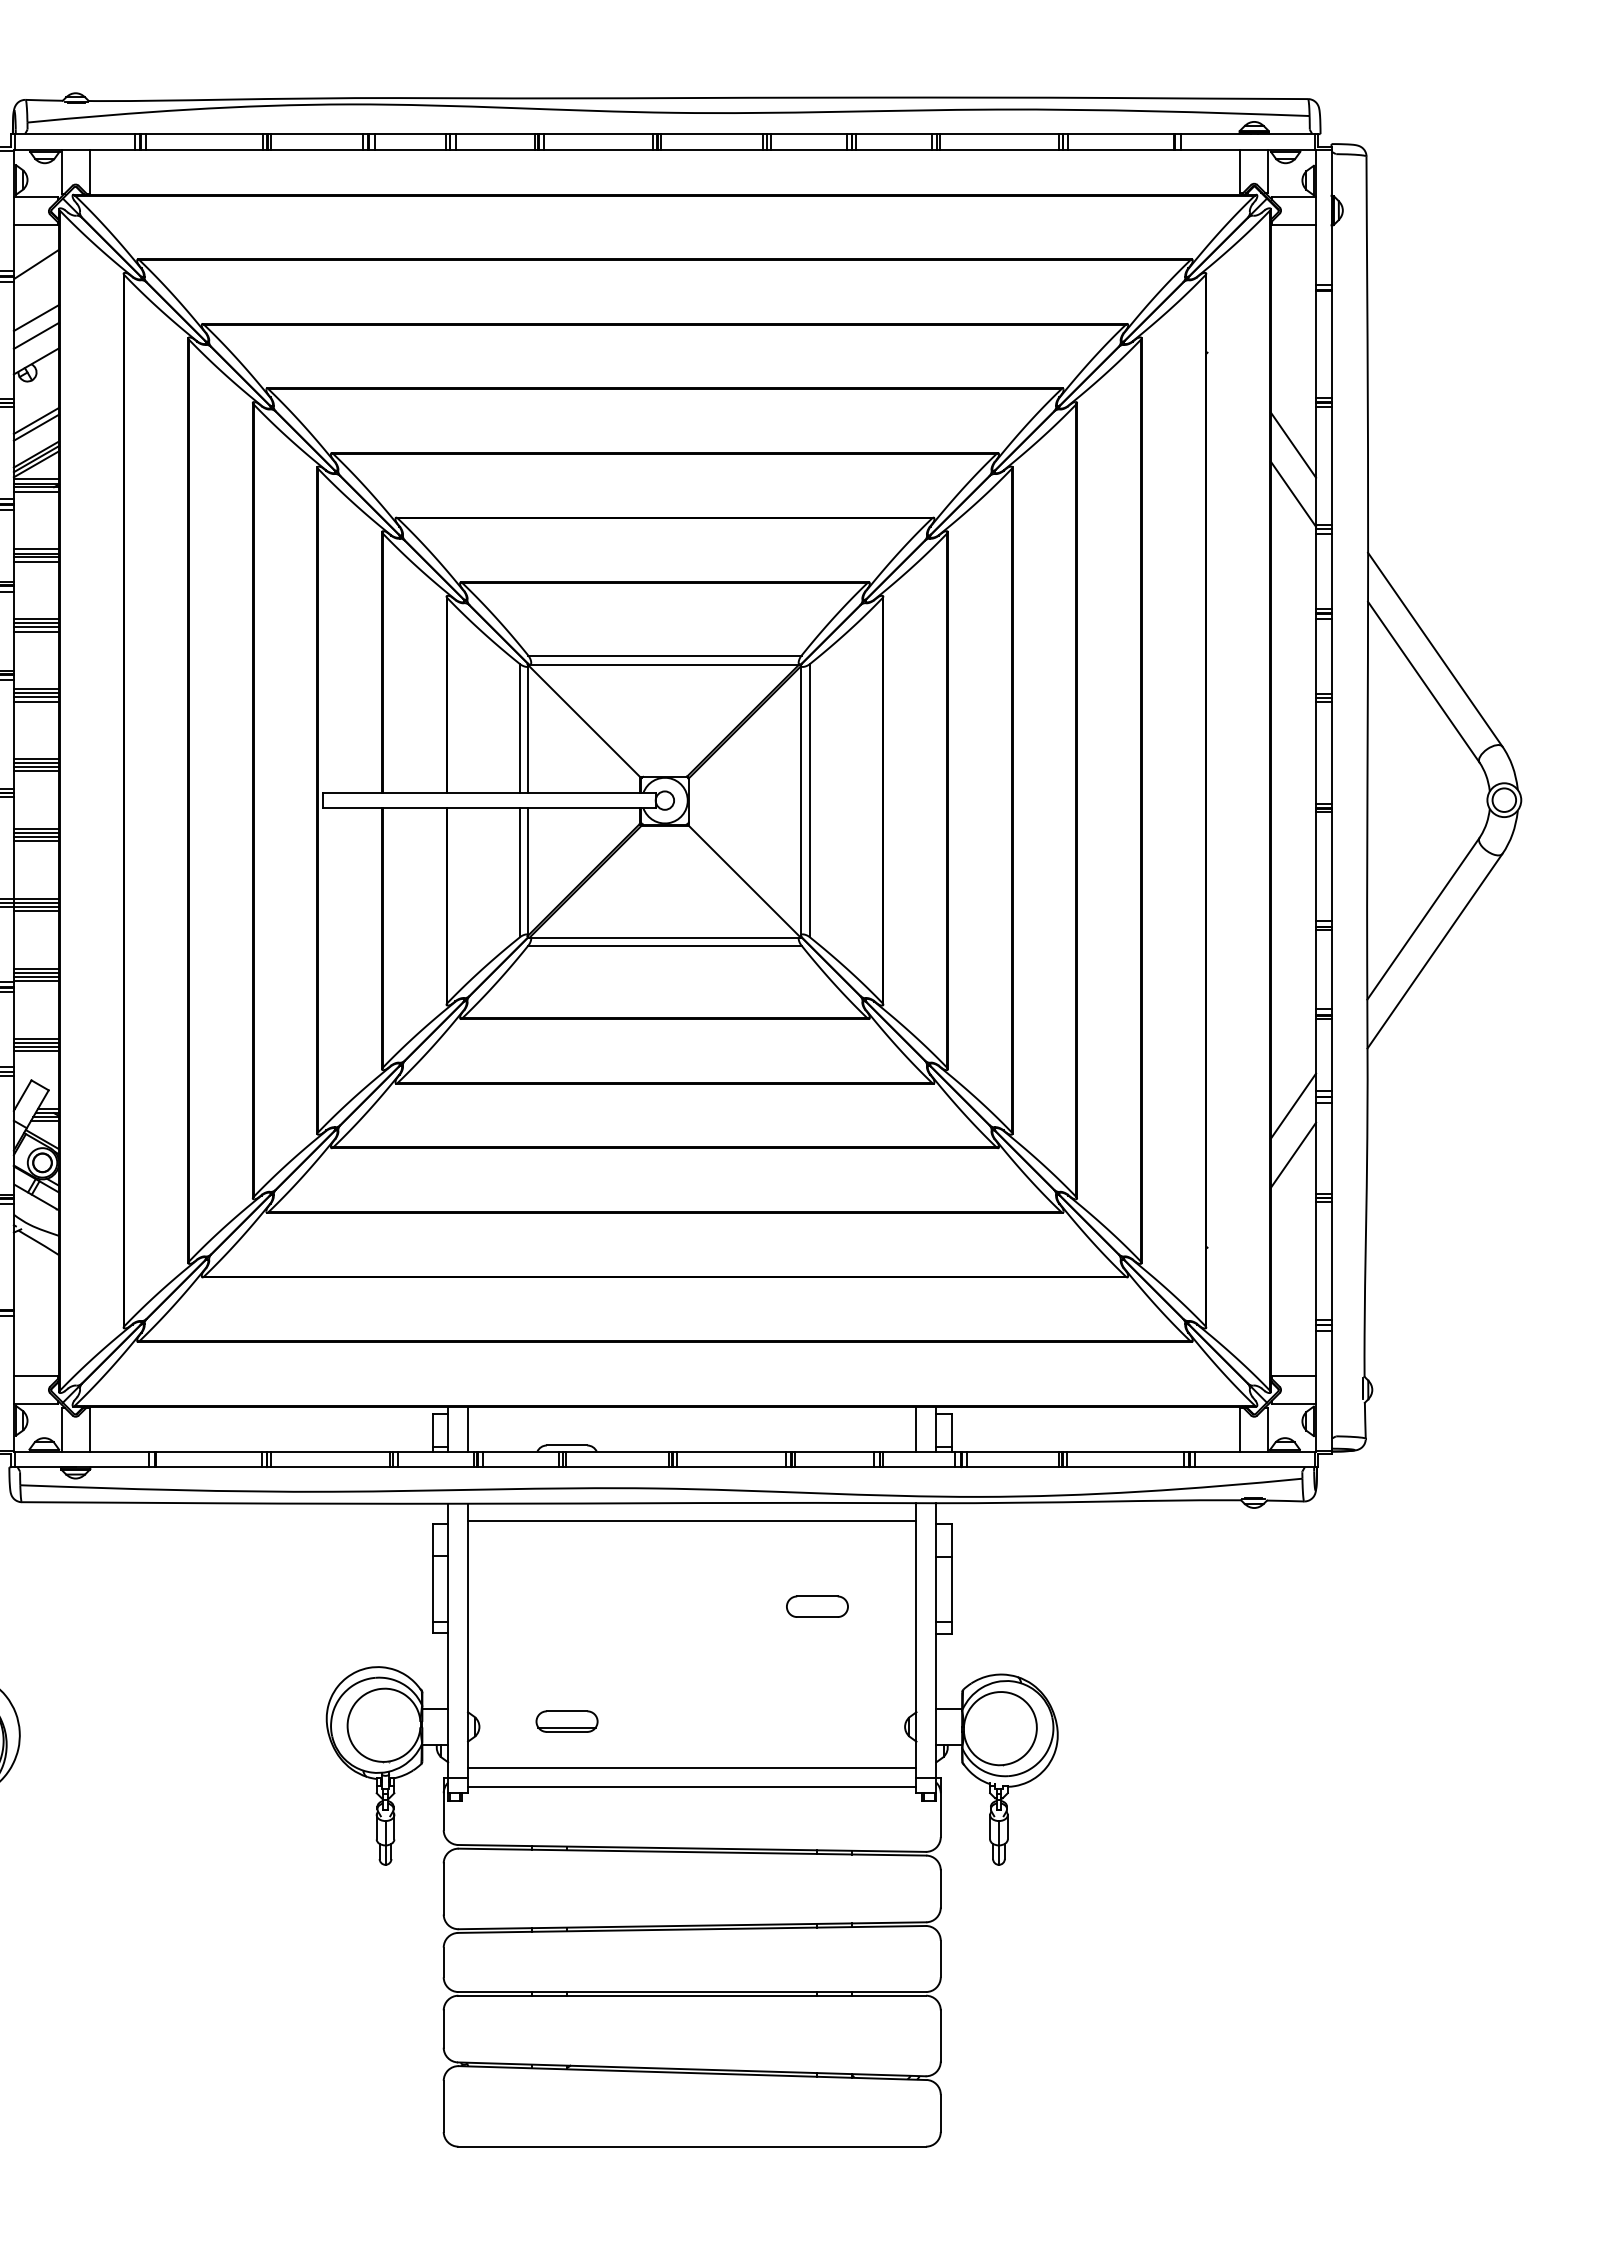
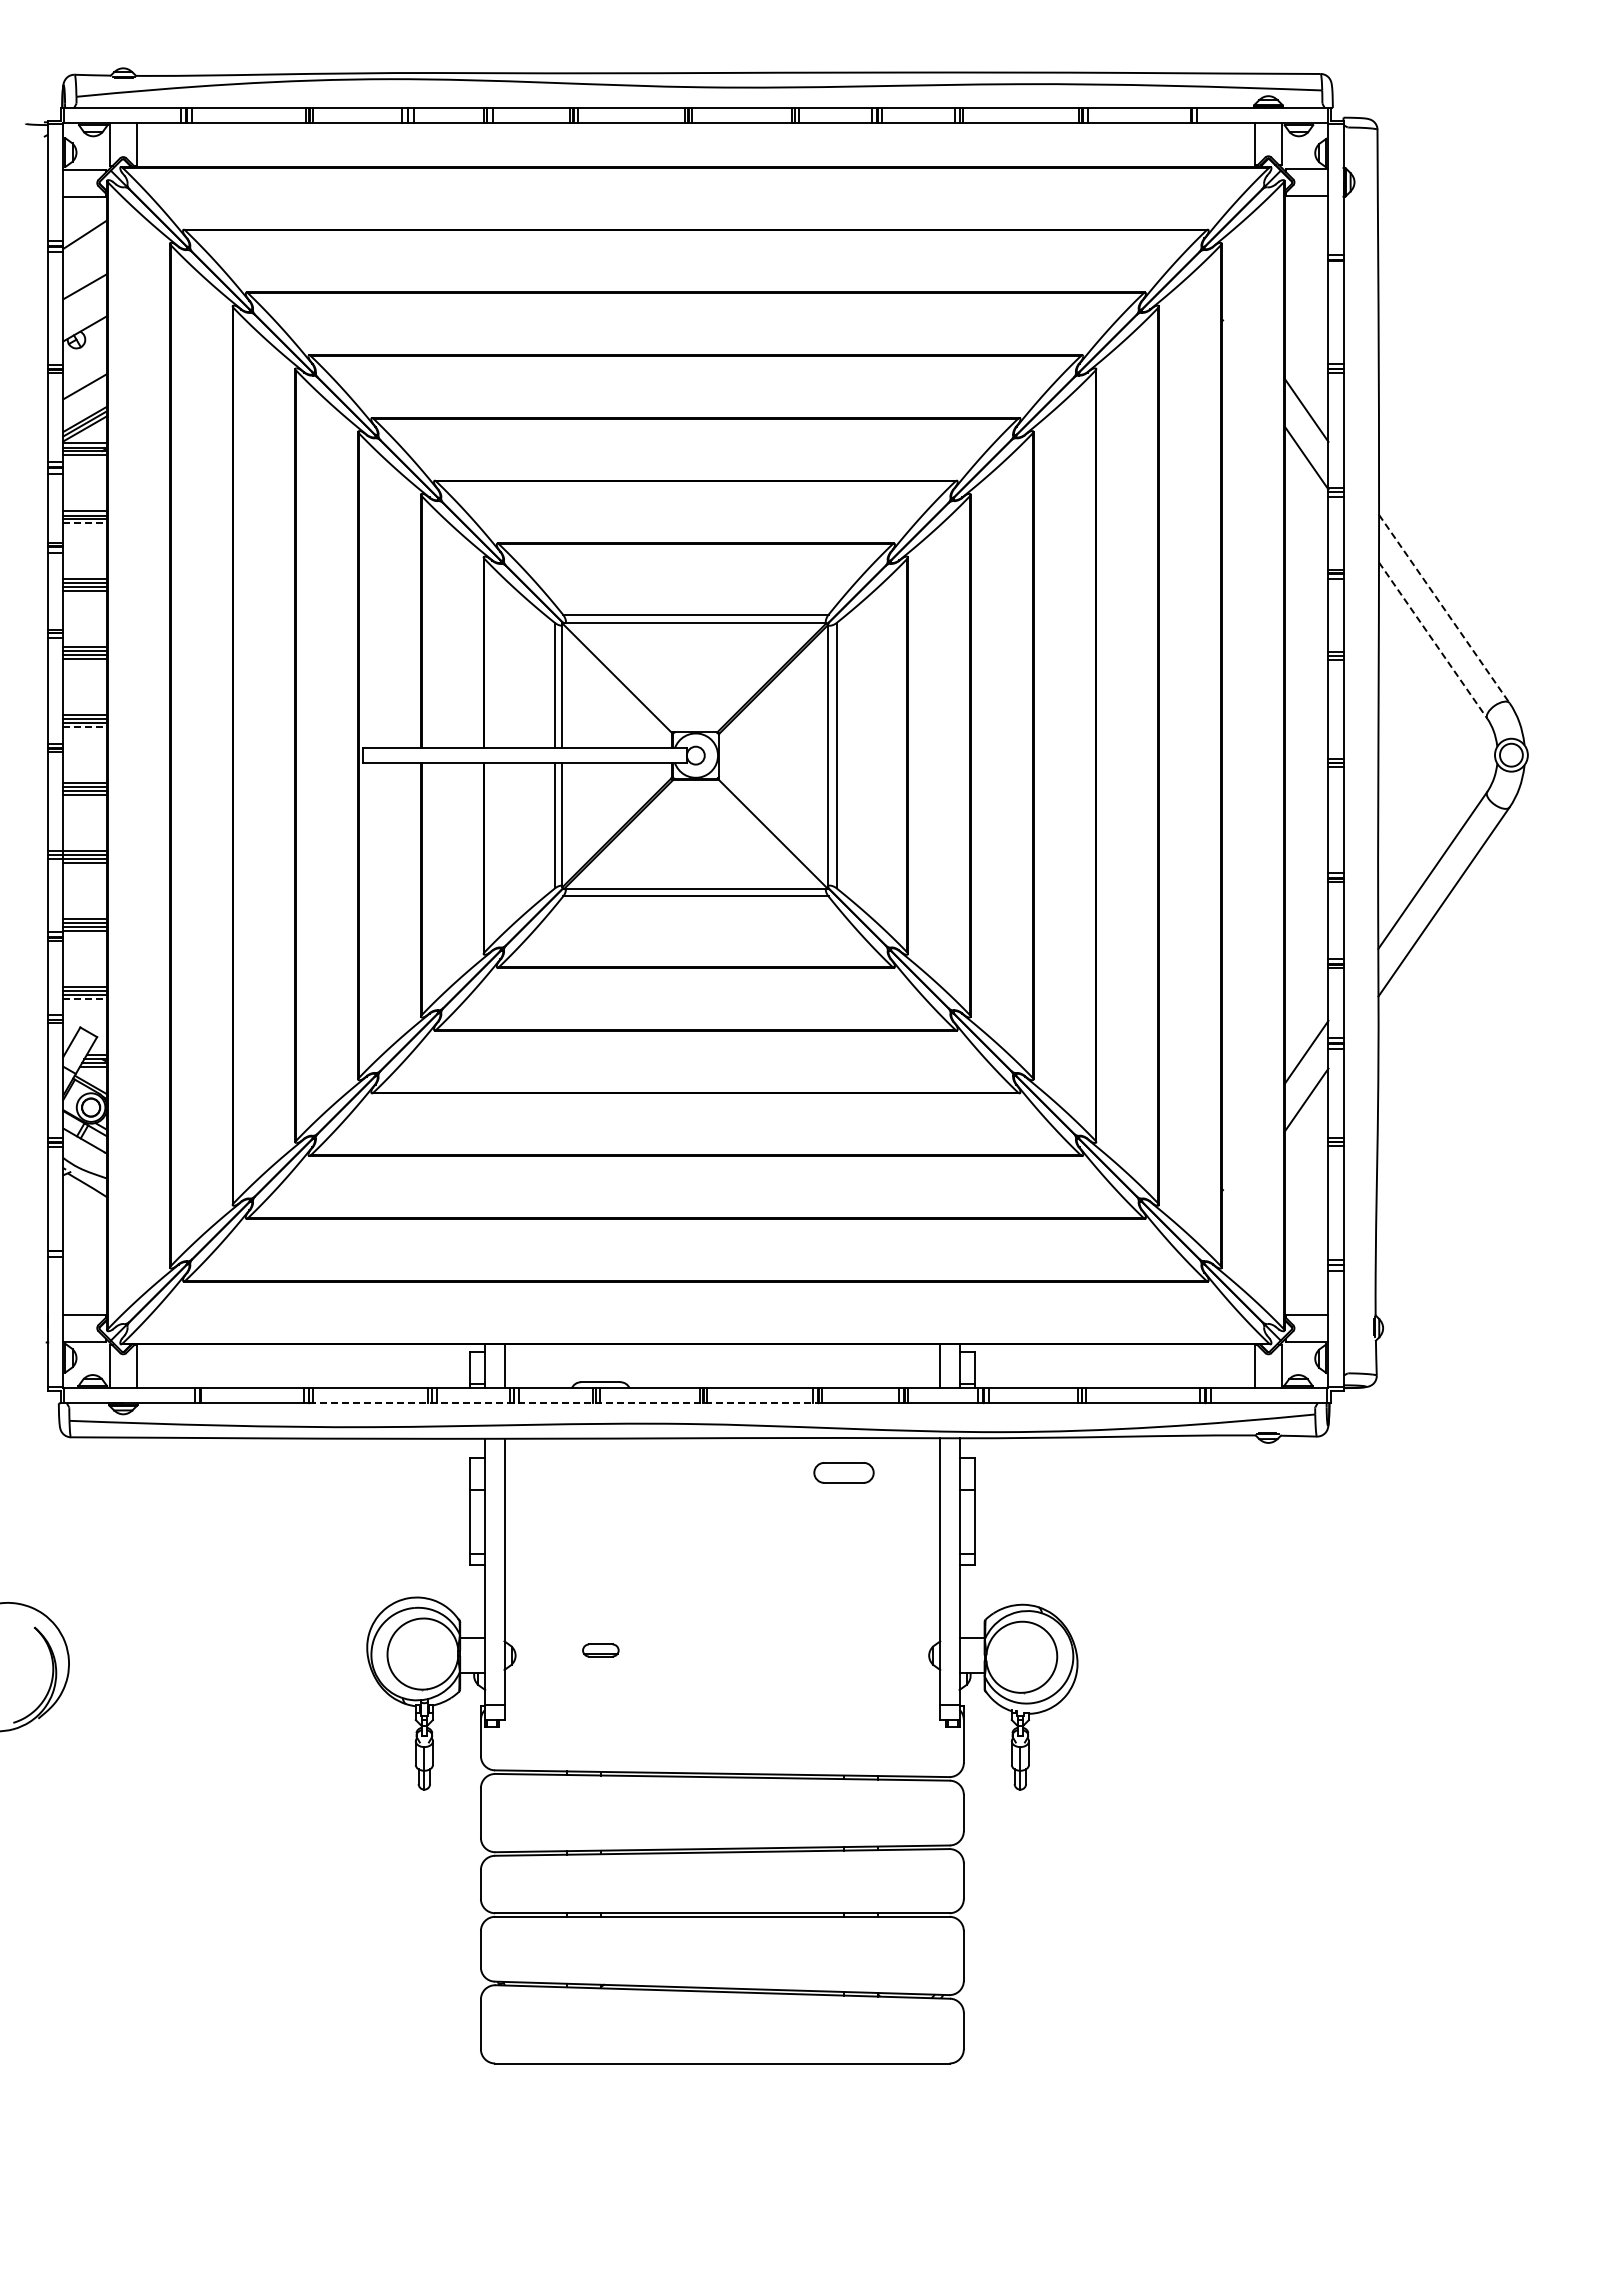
line: (36, 335) -> (85, 303), removed
line: (36, 426) -> (85, 392), removed
line: (36, 561) -> (85, 523), solid -> dashed
line: (1435, 650) -> (1444, 609), solid -> dashed
line: (1424, 682) -> (1433, 640), solid -> dashed
line: (36, 771) -> (85, 727), solid -> dashed
line: (36, 1051) -> (85, 999), solid -> dashed
line: (529, 1467) -> (564, 1403), solid -> dashed
line: (692, 1520) -> (722, 1455), removed
part: (816, 1606) -> (843, 1472), moved
part: (566, 1721) -> (600, 1650), size x0.6
line: (692, 1767) -> (722, 1695), removed
line: (692, 1786) -> (722, 1713), removed

